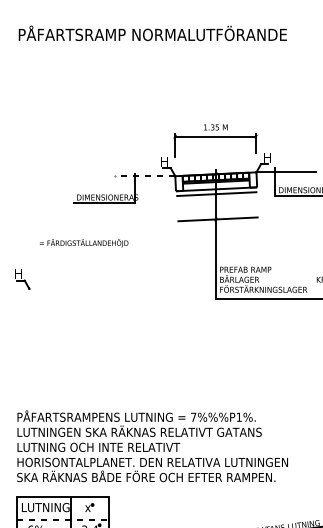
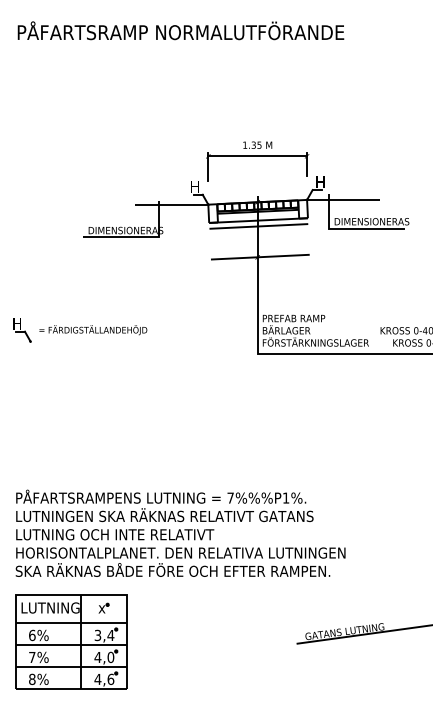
line: (145, 176) -> (171, 204), dashed -> solid
text: (84, 243) -> (93, 330), moved
line: (62, 519) -> (71, 622), dashed -> solid

